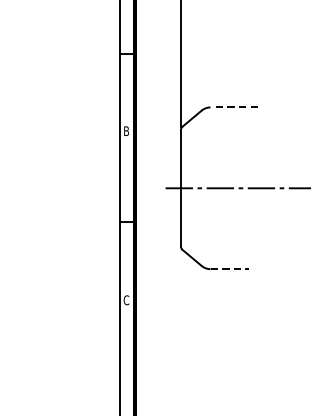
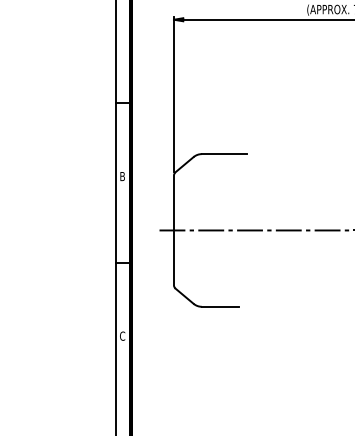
line: (233, 107) -> (223, 154), dashed -> solid
line: (230, 268) -> (220, 306), dashed -> solid

